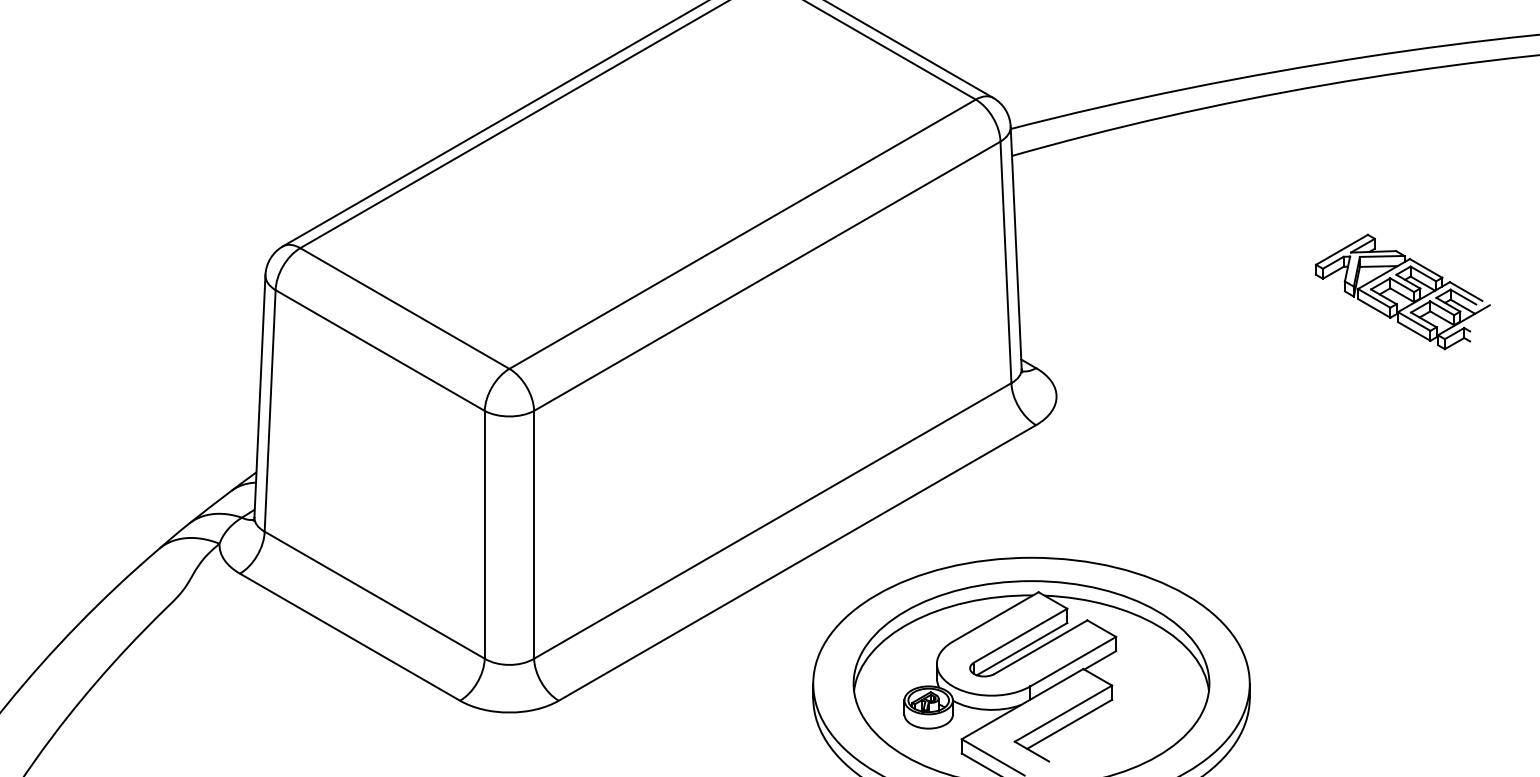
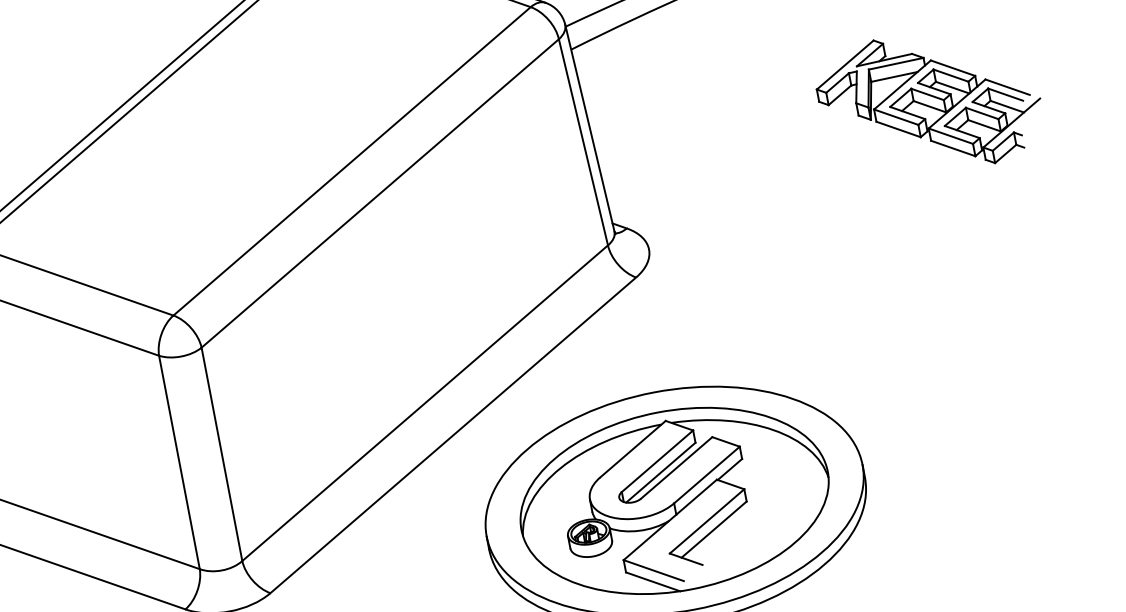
part: (1402, 291) -> (929, 102), size x1.43

